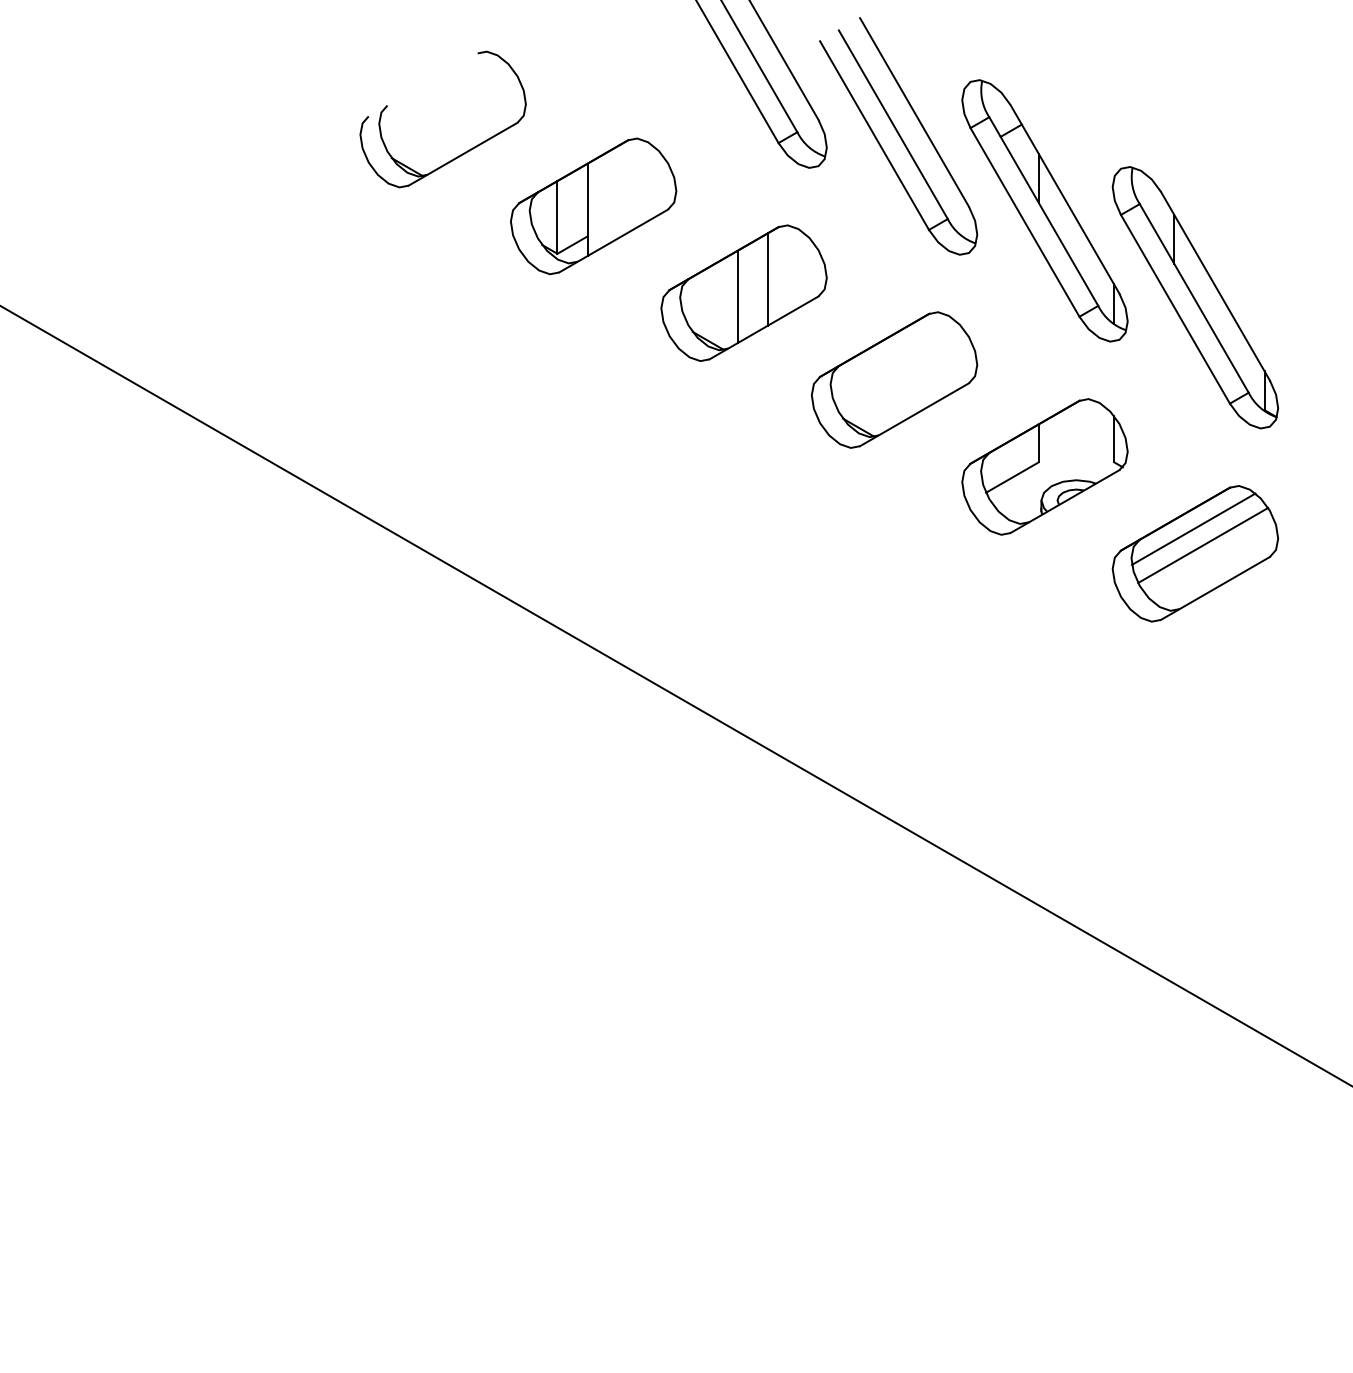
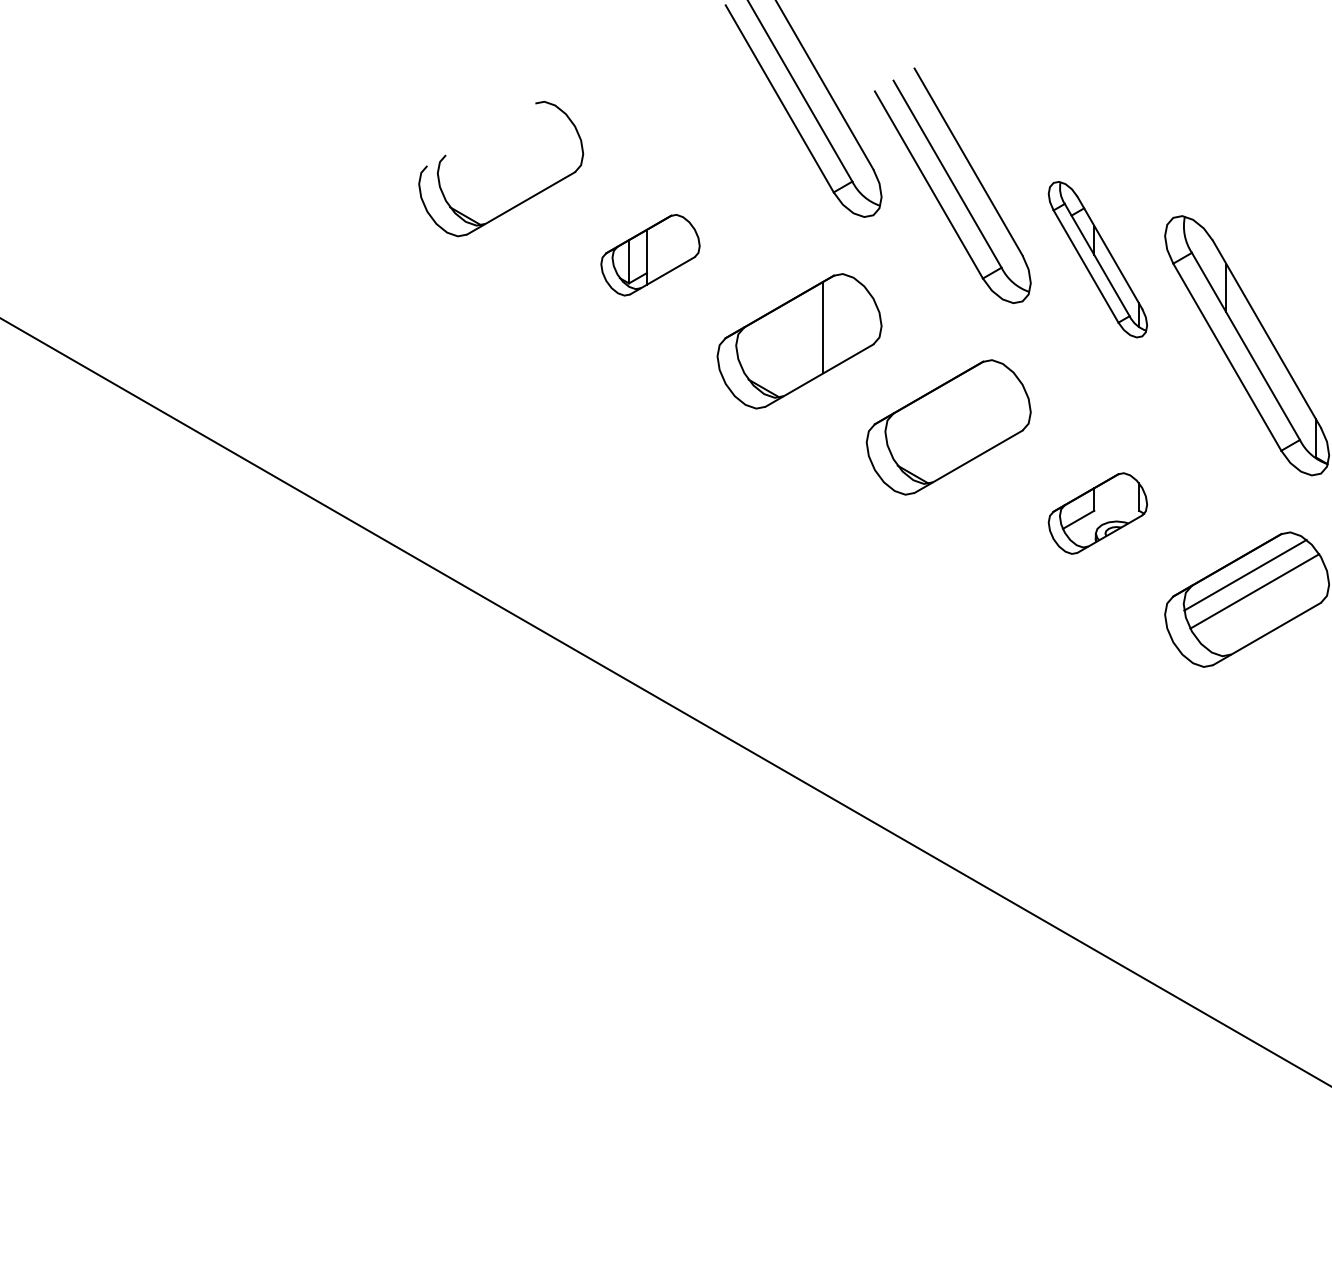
part: (593, 206) -> (650, 255), size x0.6
part: (1044, 210) -> (1097, 259), size x0.6
line: (737, 296) -> (793, 344), removed
part: (1044, 466) -> (1097, 513), size x0.6

